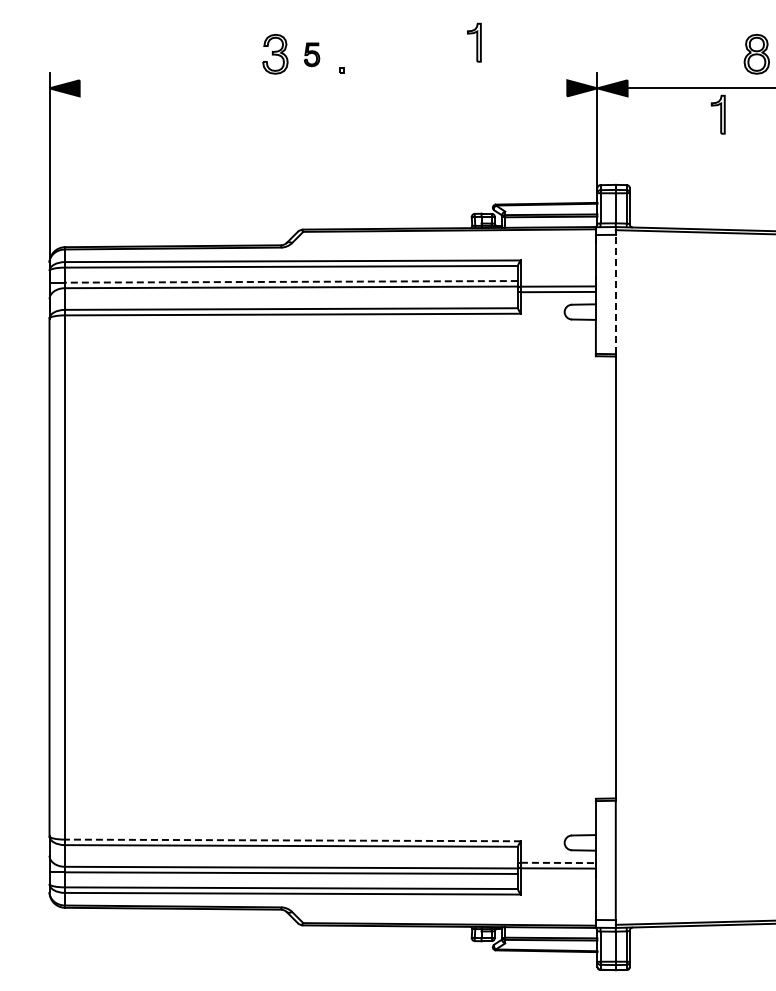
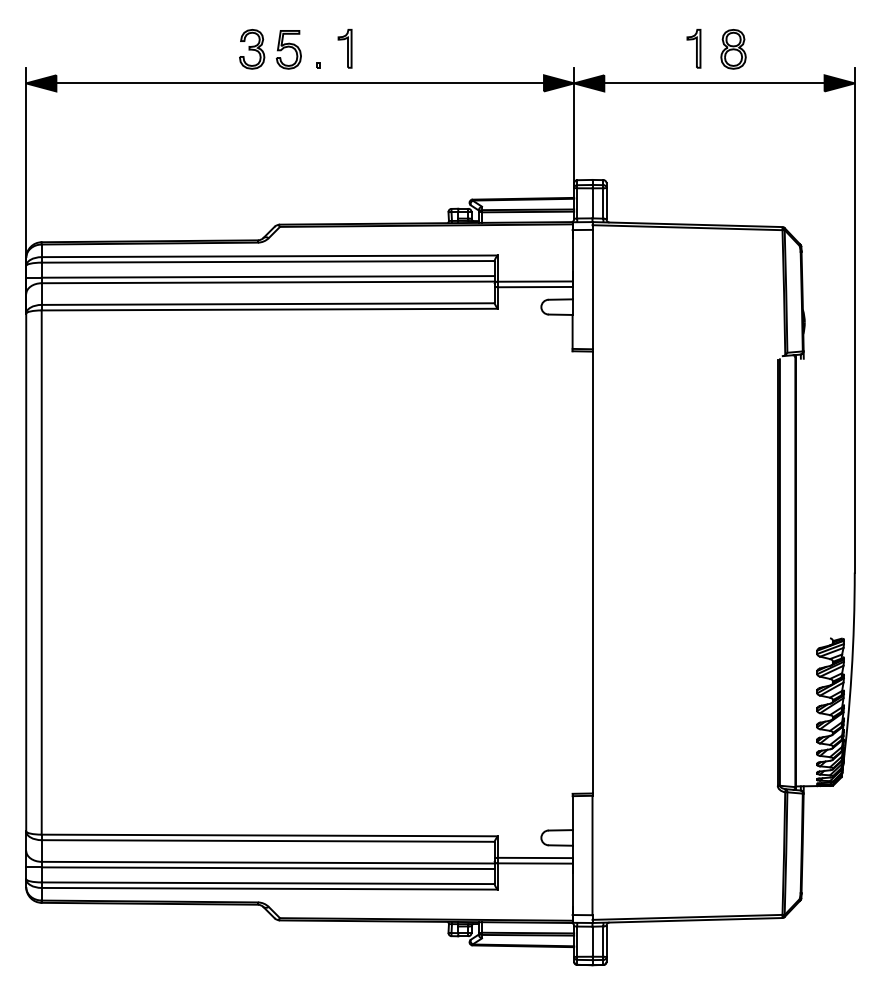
part: (473, 42) -> (344, 48), moved
part: (311, 54) -> (288, 49), size x1.67
line: (323, 88) -> (300, 83), added
part: (717, 114) -> (693, 48), moved
line: (290, 281) -> (267, 276), dashed -> solid
line: (615, 294) -> (592, 289), dashed -> solid
line: (292, 840) -> (269, 835), dashed -> solid
line: (558, 862) -> (535, 857), dashed -> solid

